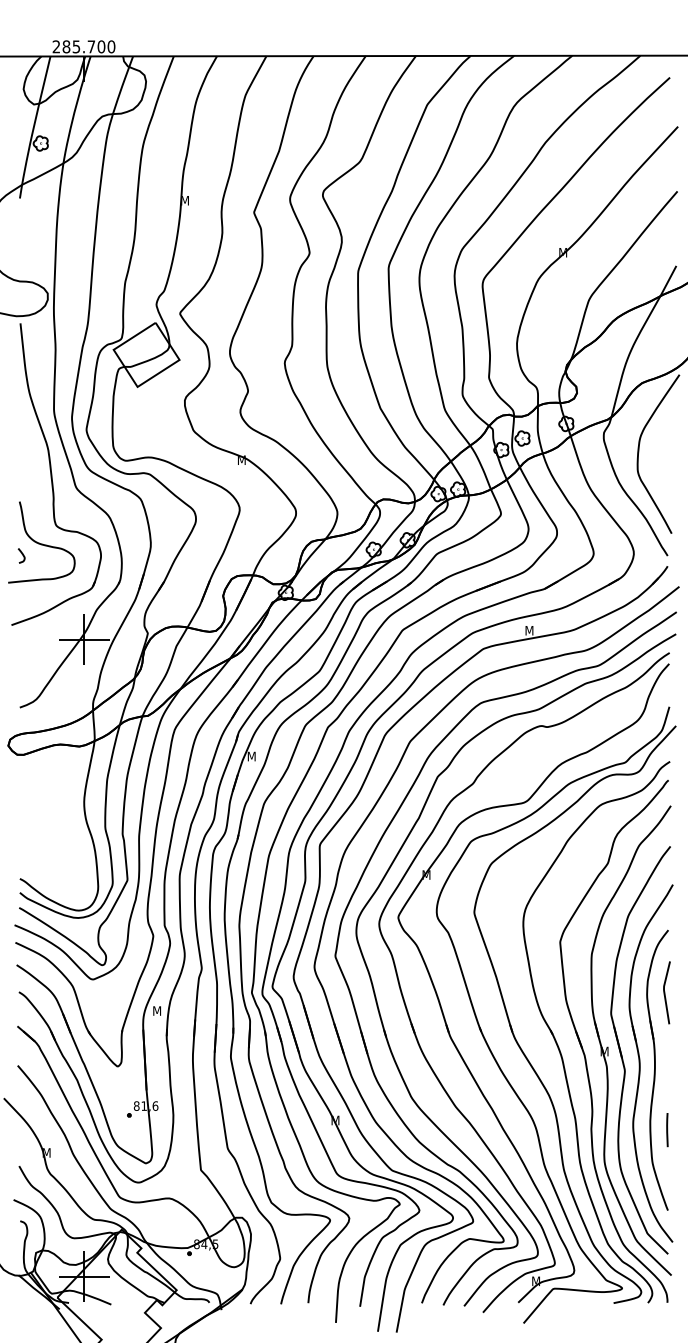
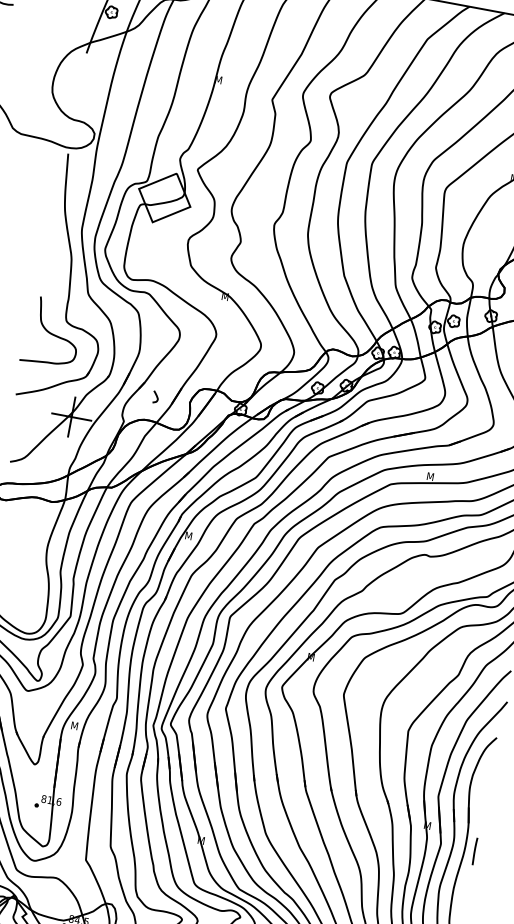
curve: (21, 554) -> (155, 396), moved
line: (665, 992) -> (485, 787), removed
line: (667, 1130) -> (474, 851), moved

